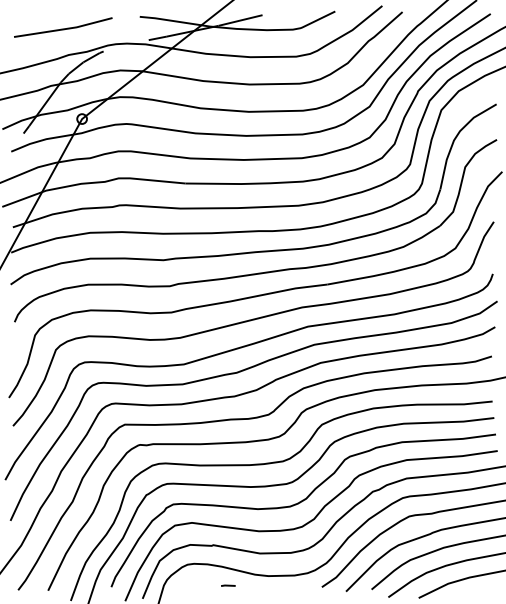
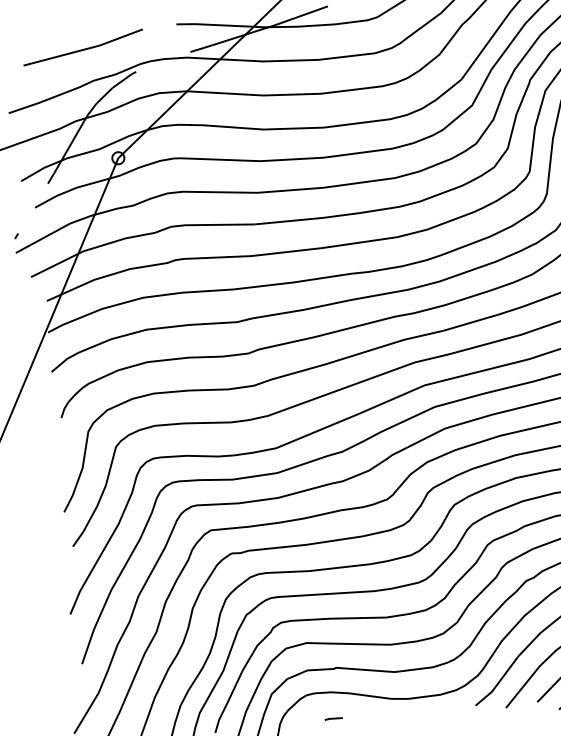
line: (228, 585) -> (333, 718), moved

